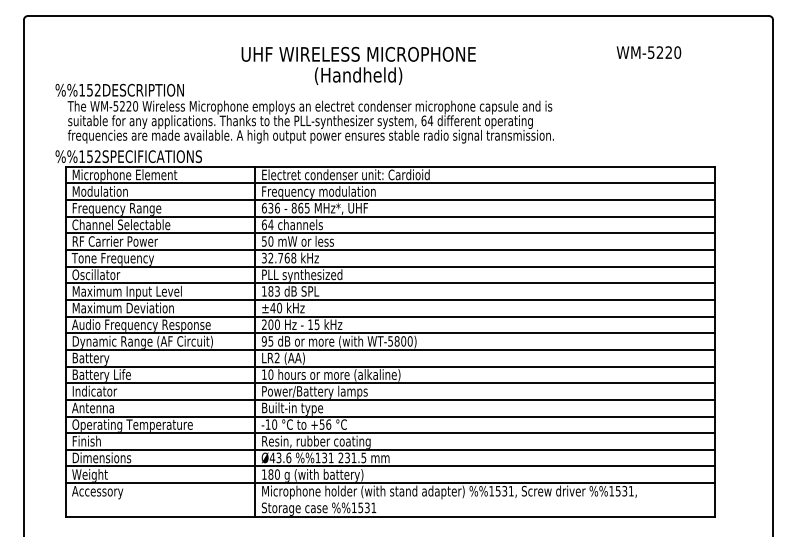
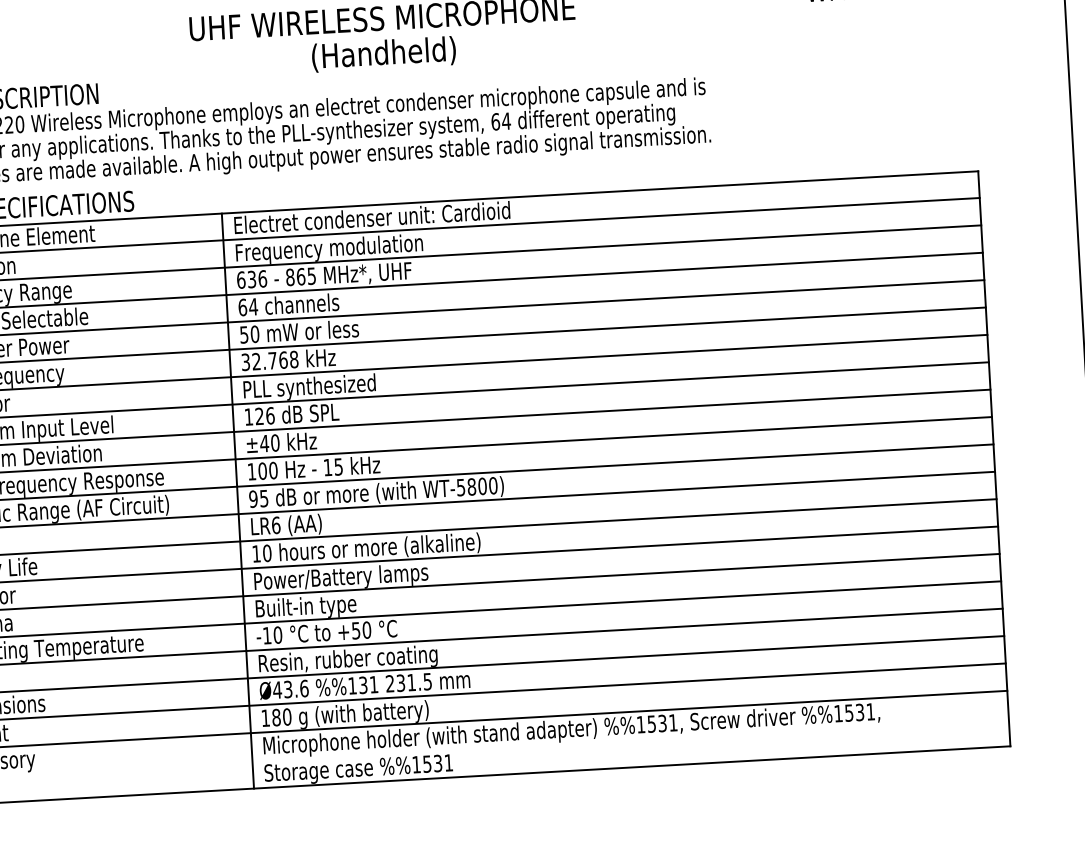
text: (273, 291) -> (263, 416), 183 -> 126
text: (264, 324) -> (252, 471), 200 -> 100
text: (276, 357) -> (274, 524), LR2 -> LR6
text: (328, 424) -> (366, 629), +56 -> +50

